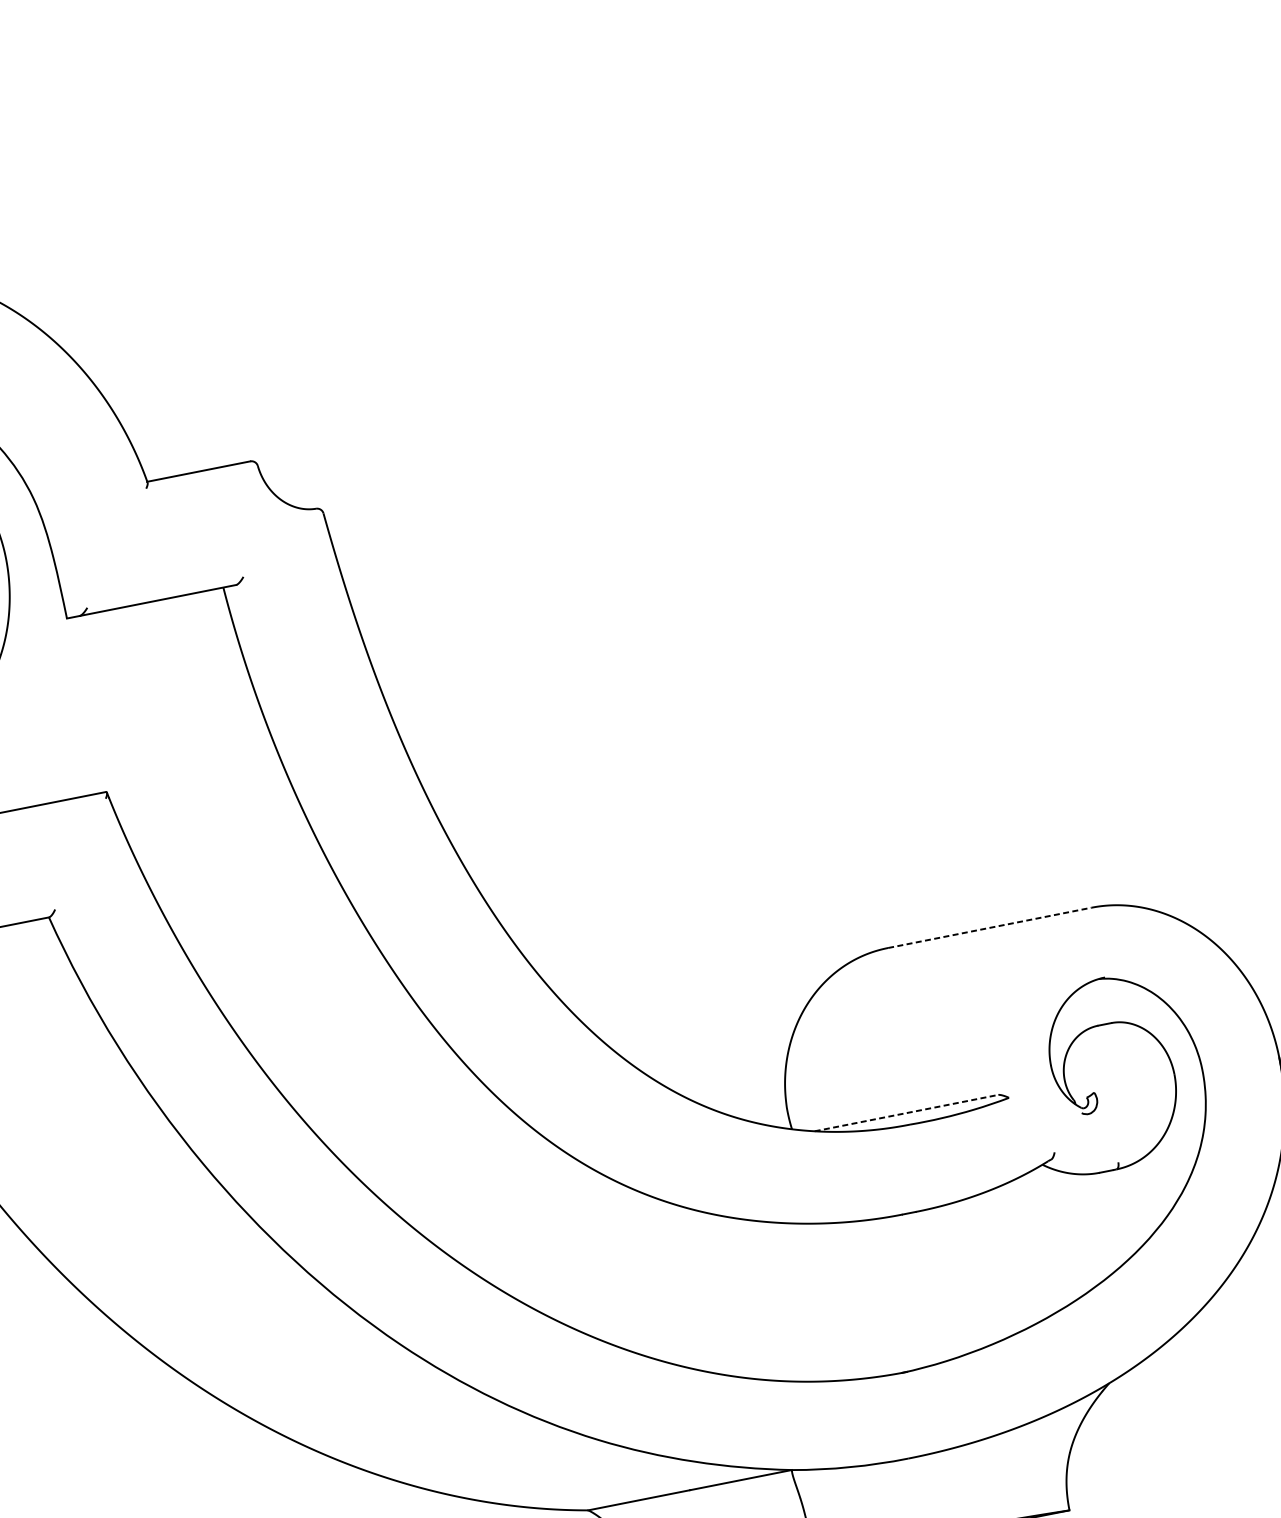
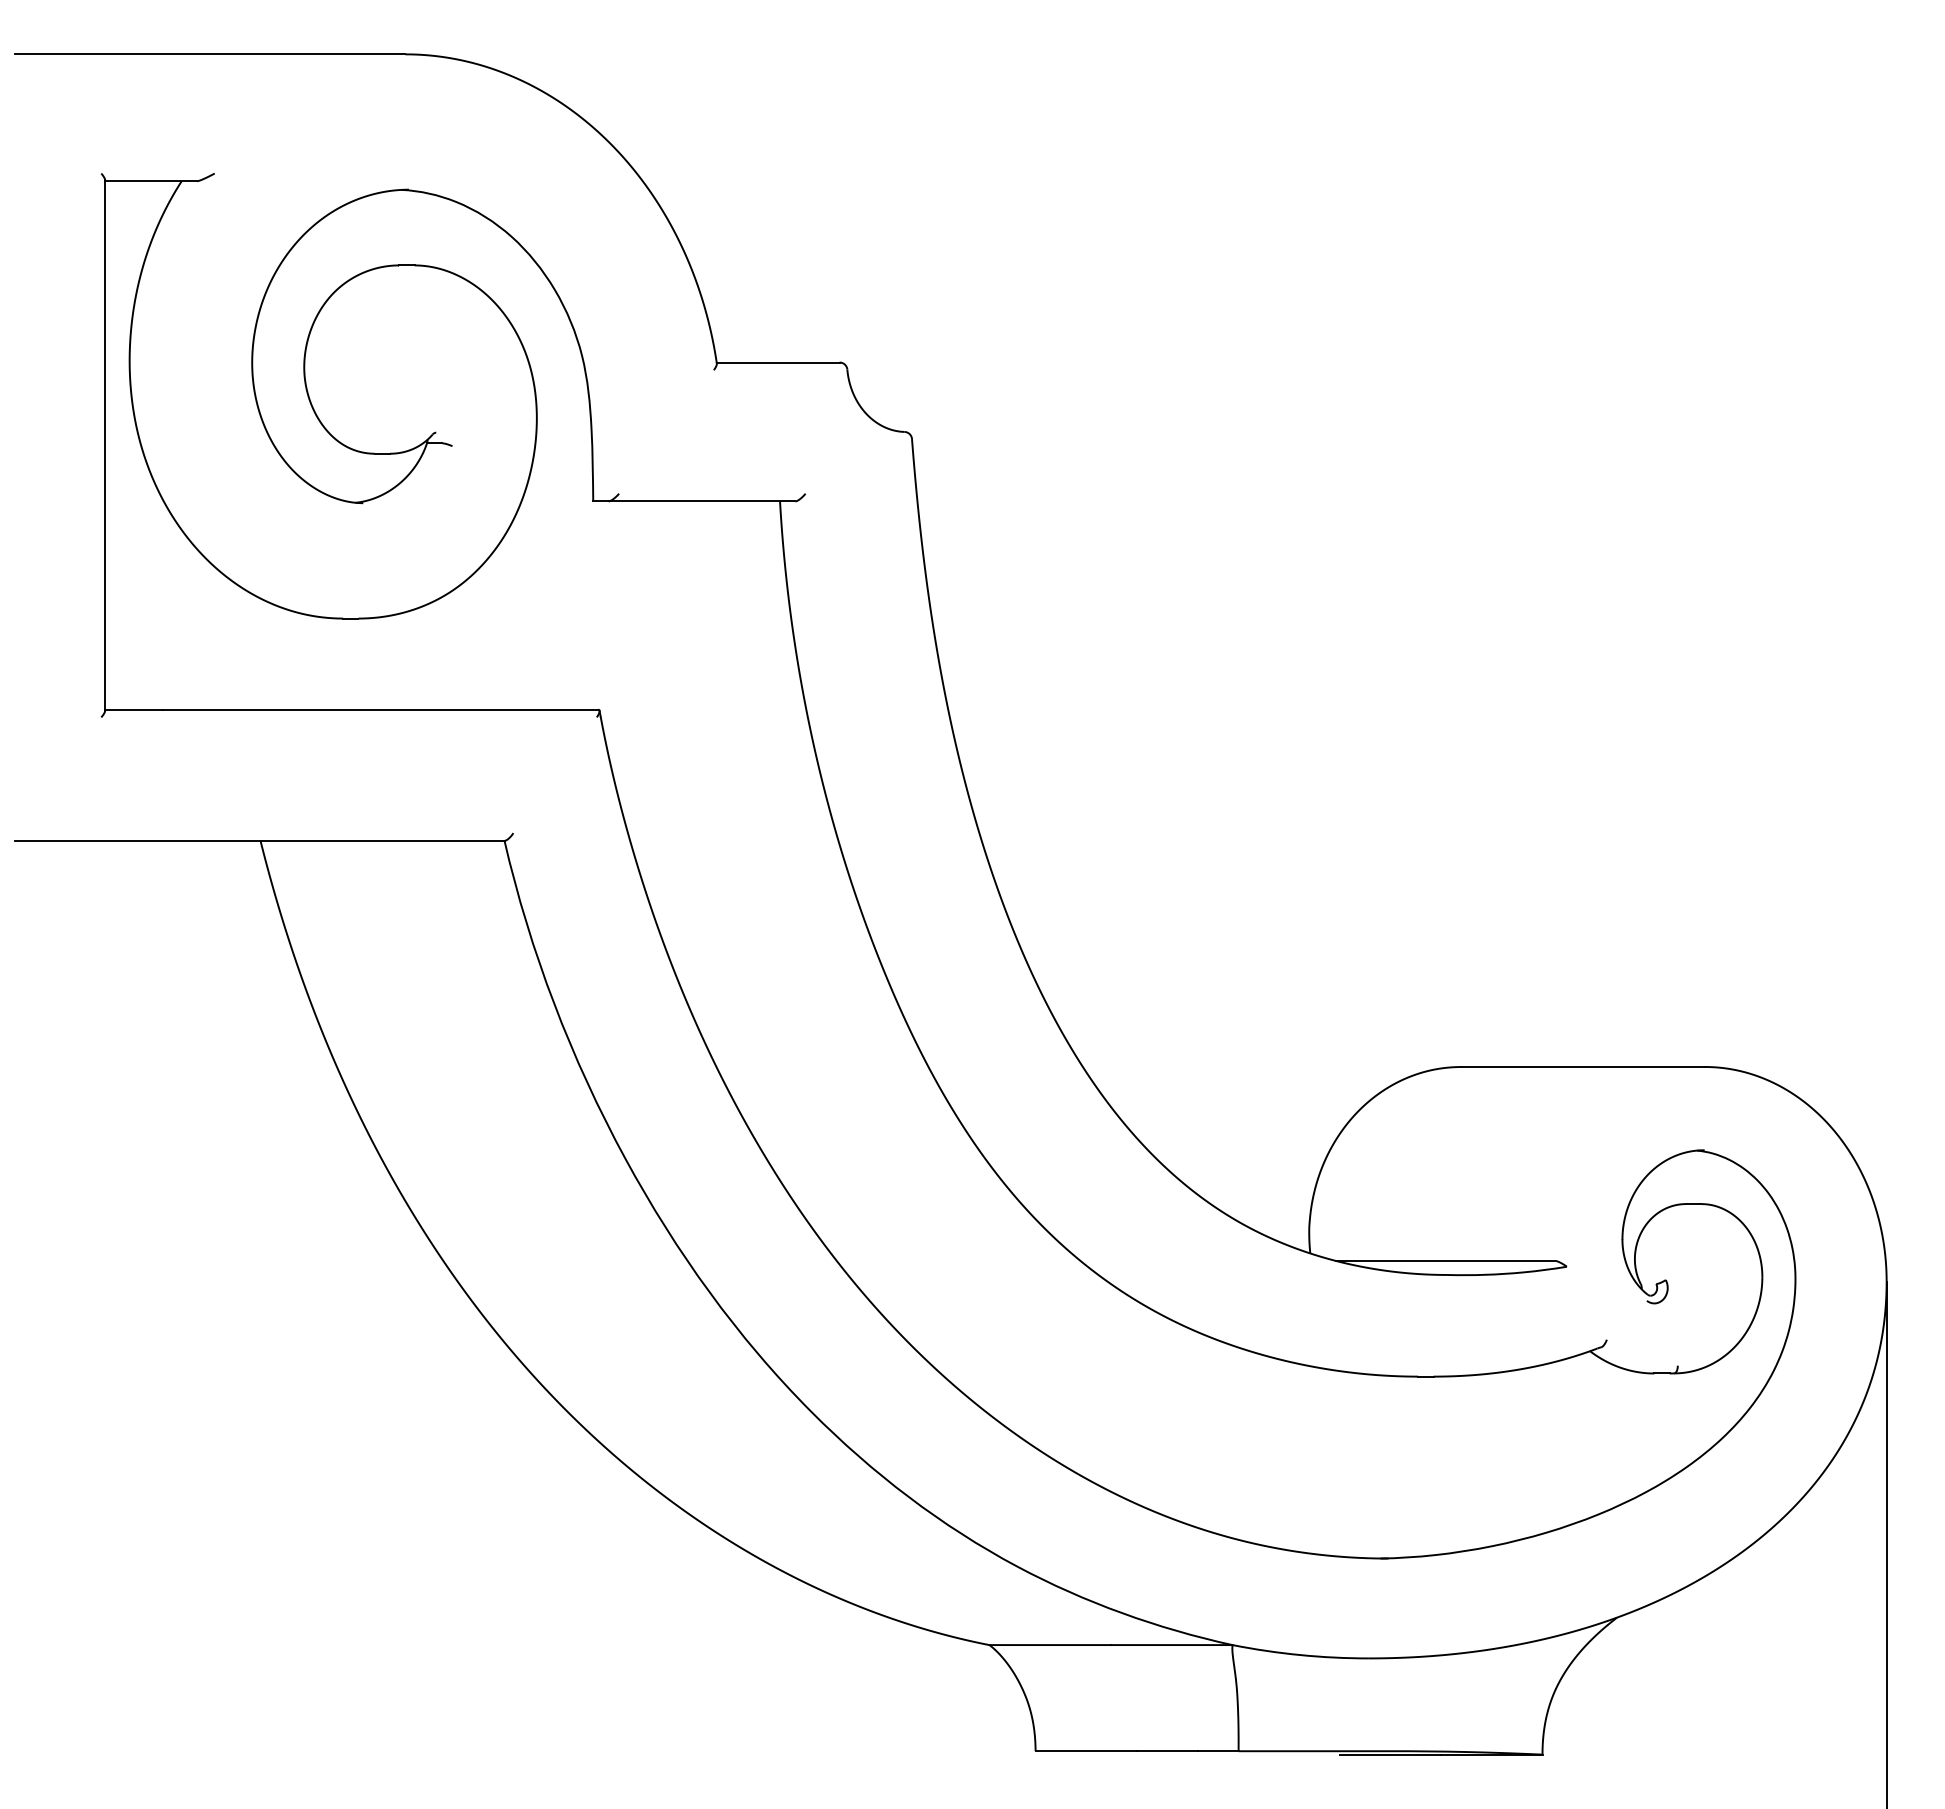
line: (990, 927) -> (1584, 1066), dashed -> solid
line: (906, 1112) -> (1445, 1260), dashed -> solid

